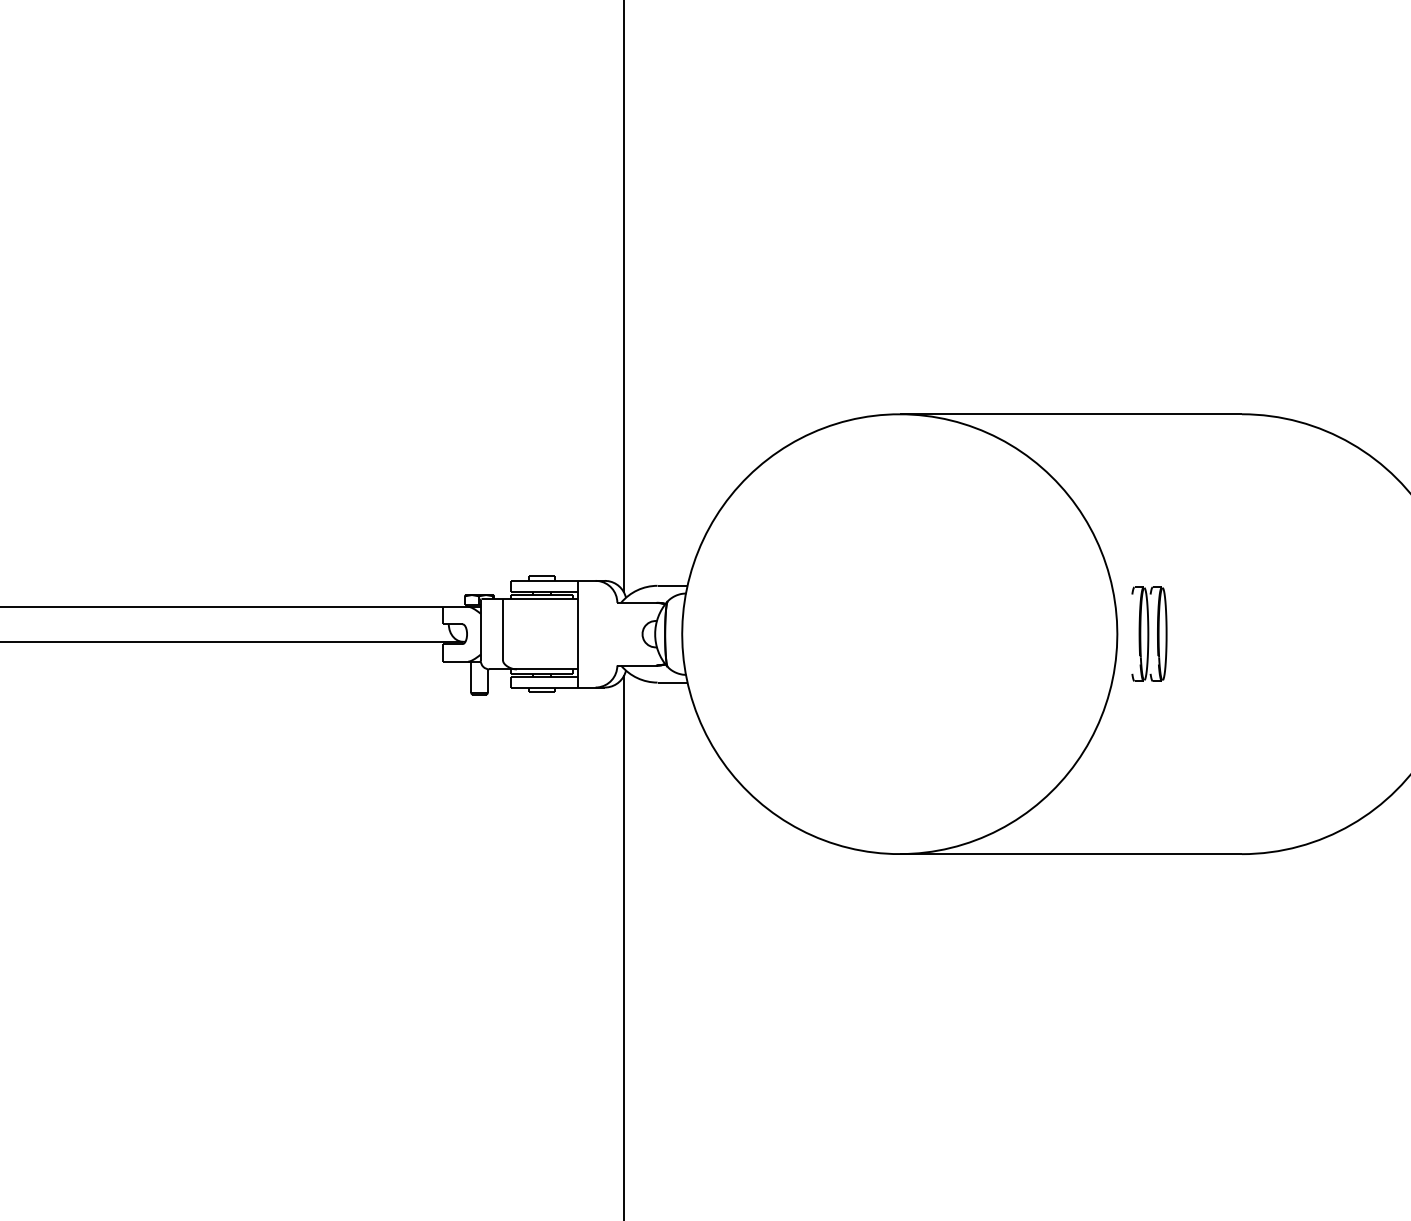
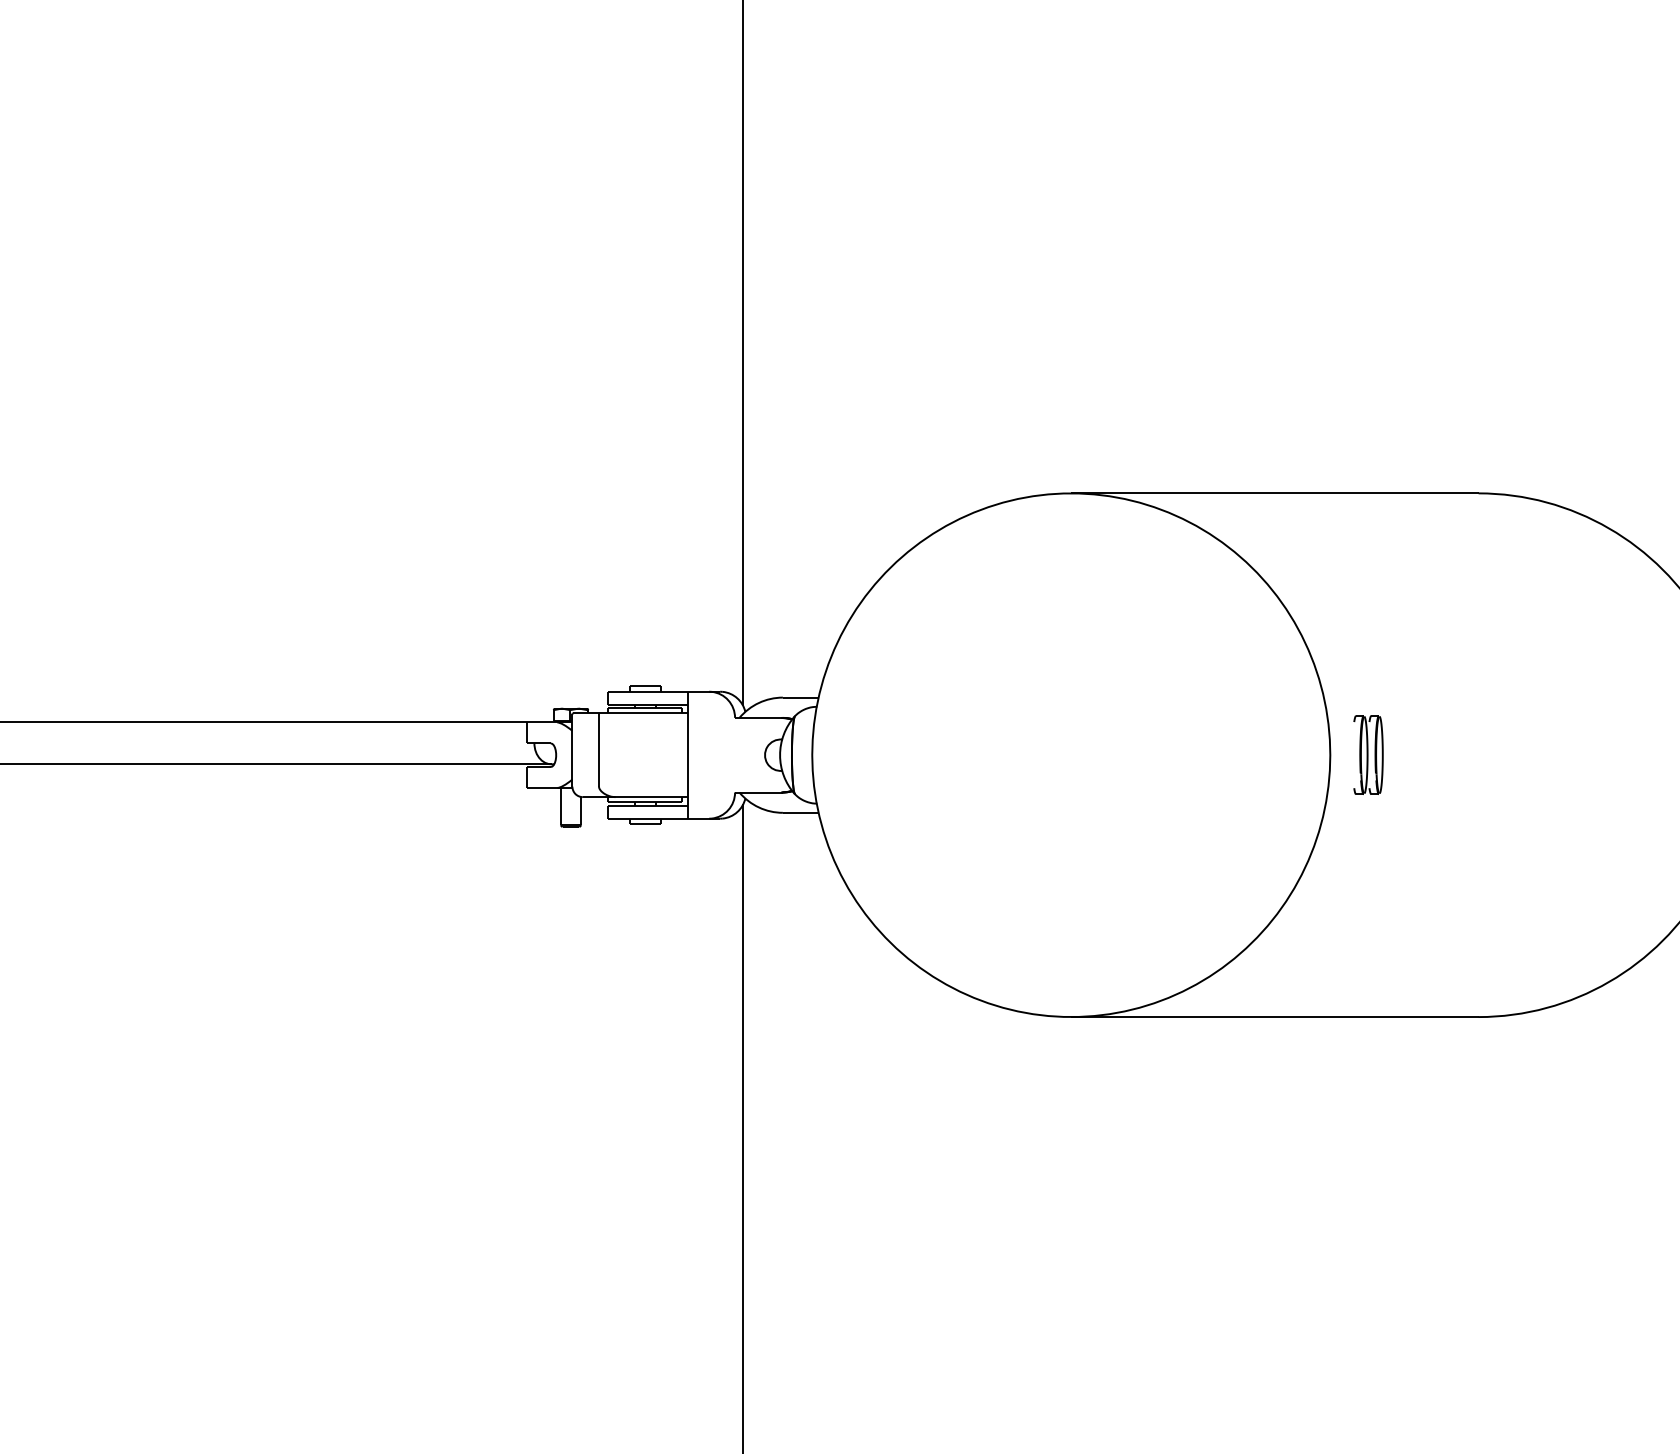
part: (1149, 633) -> (1368, 754), size x0.7

